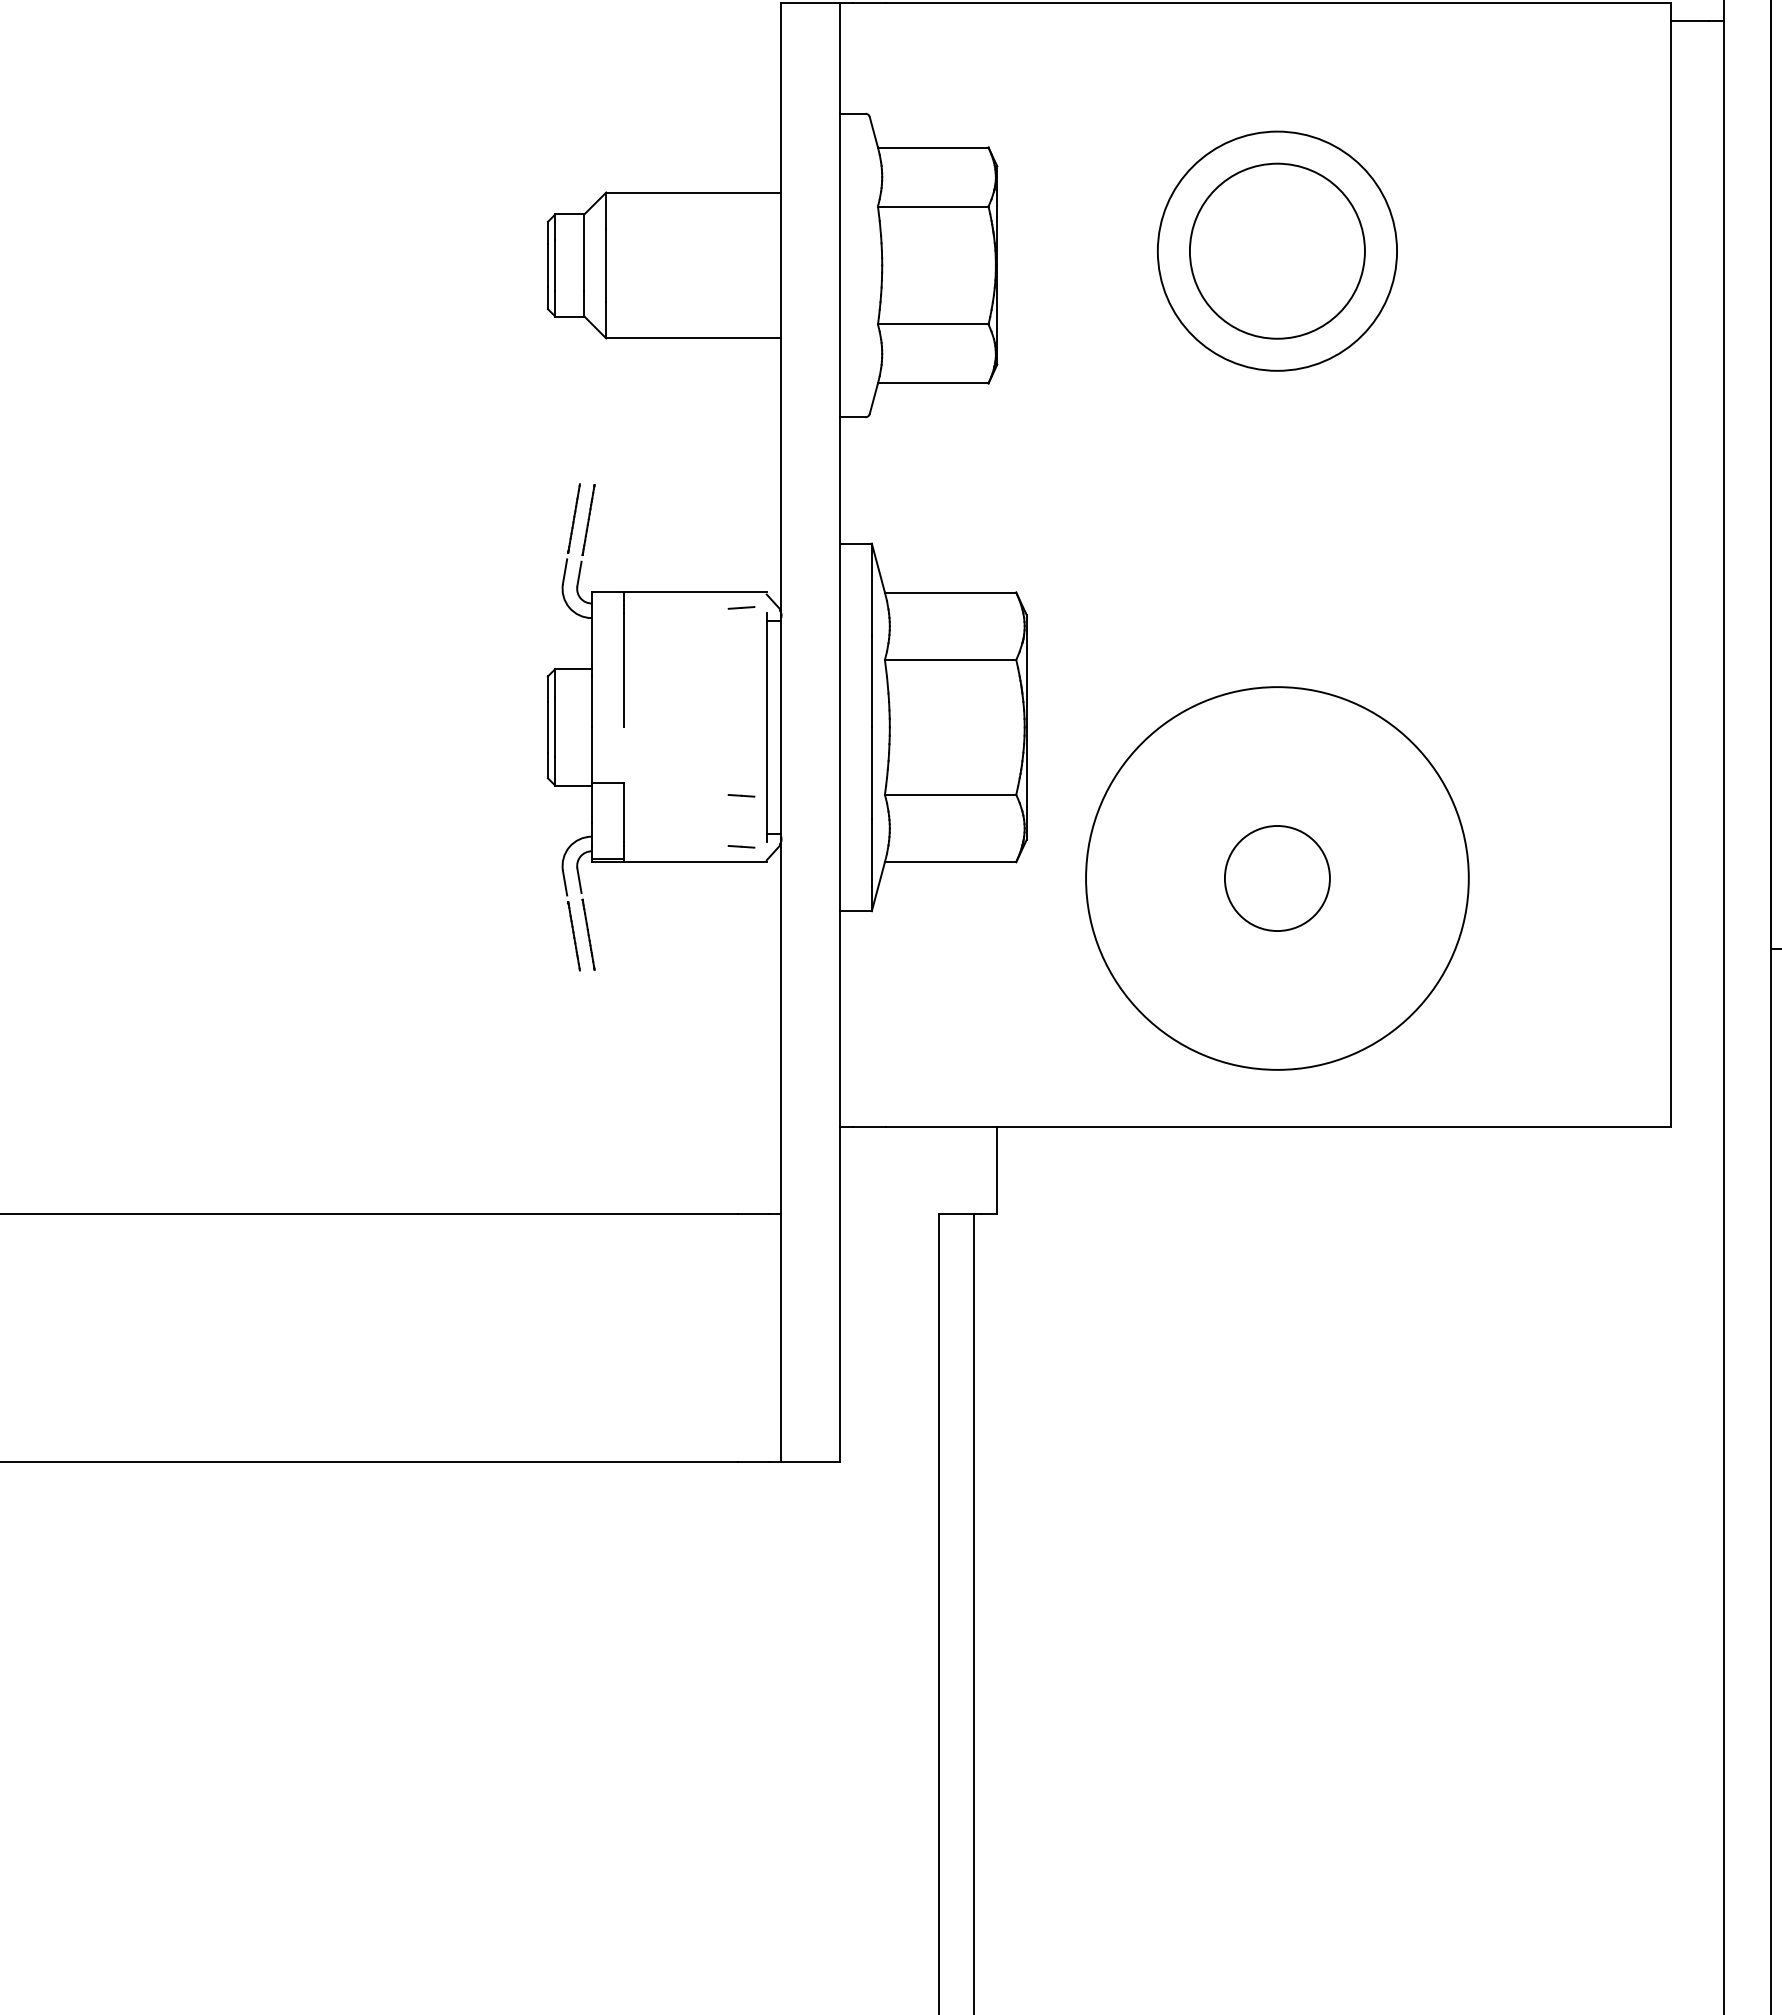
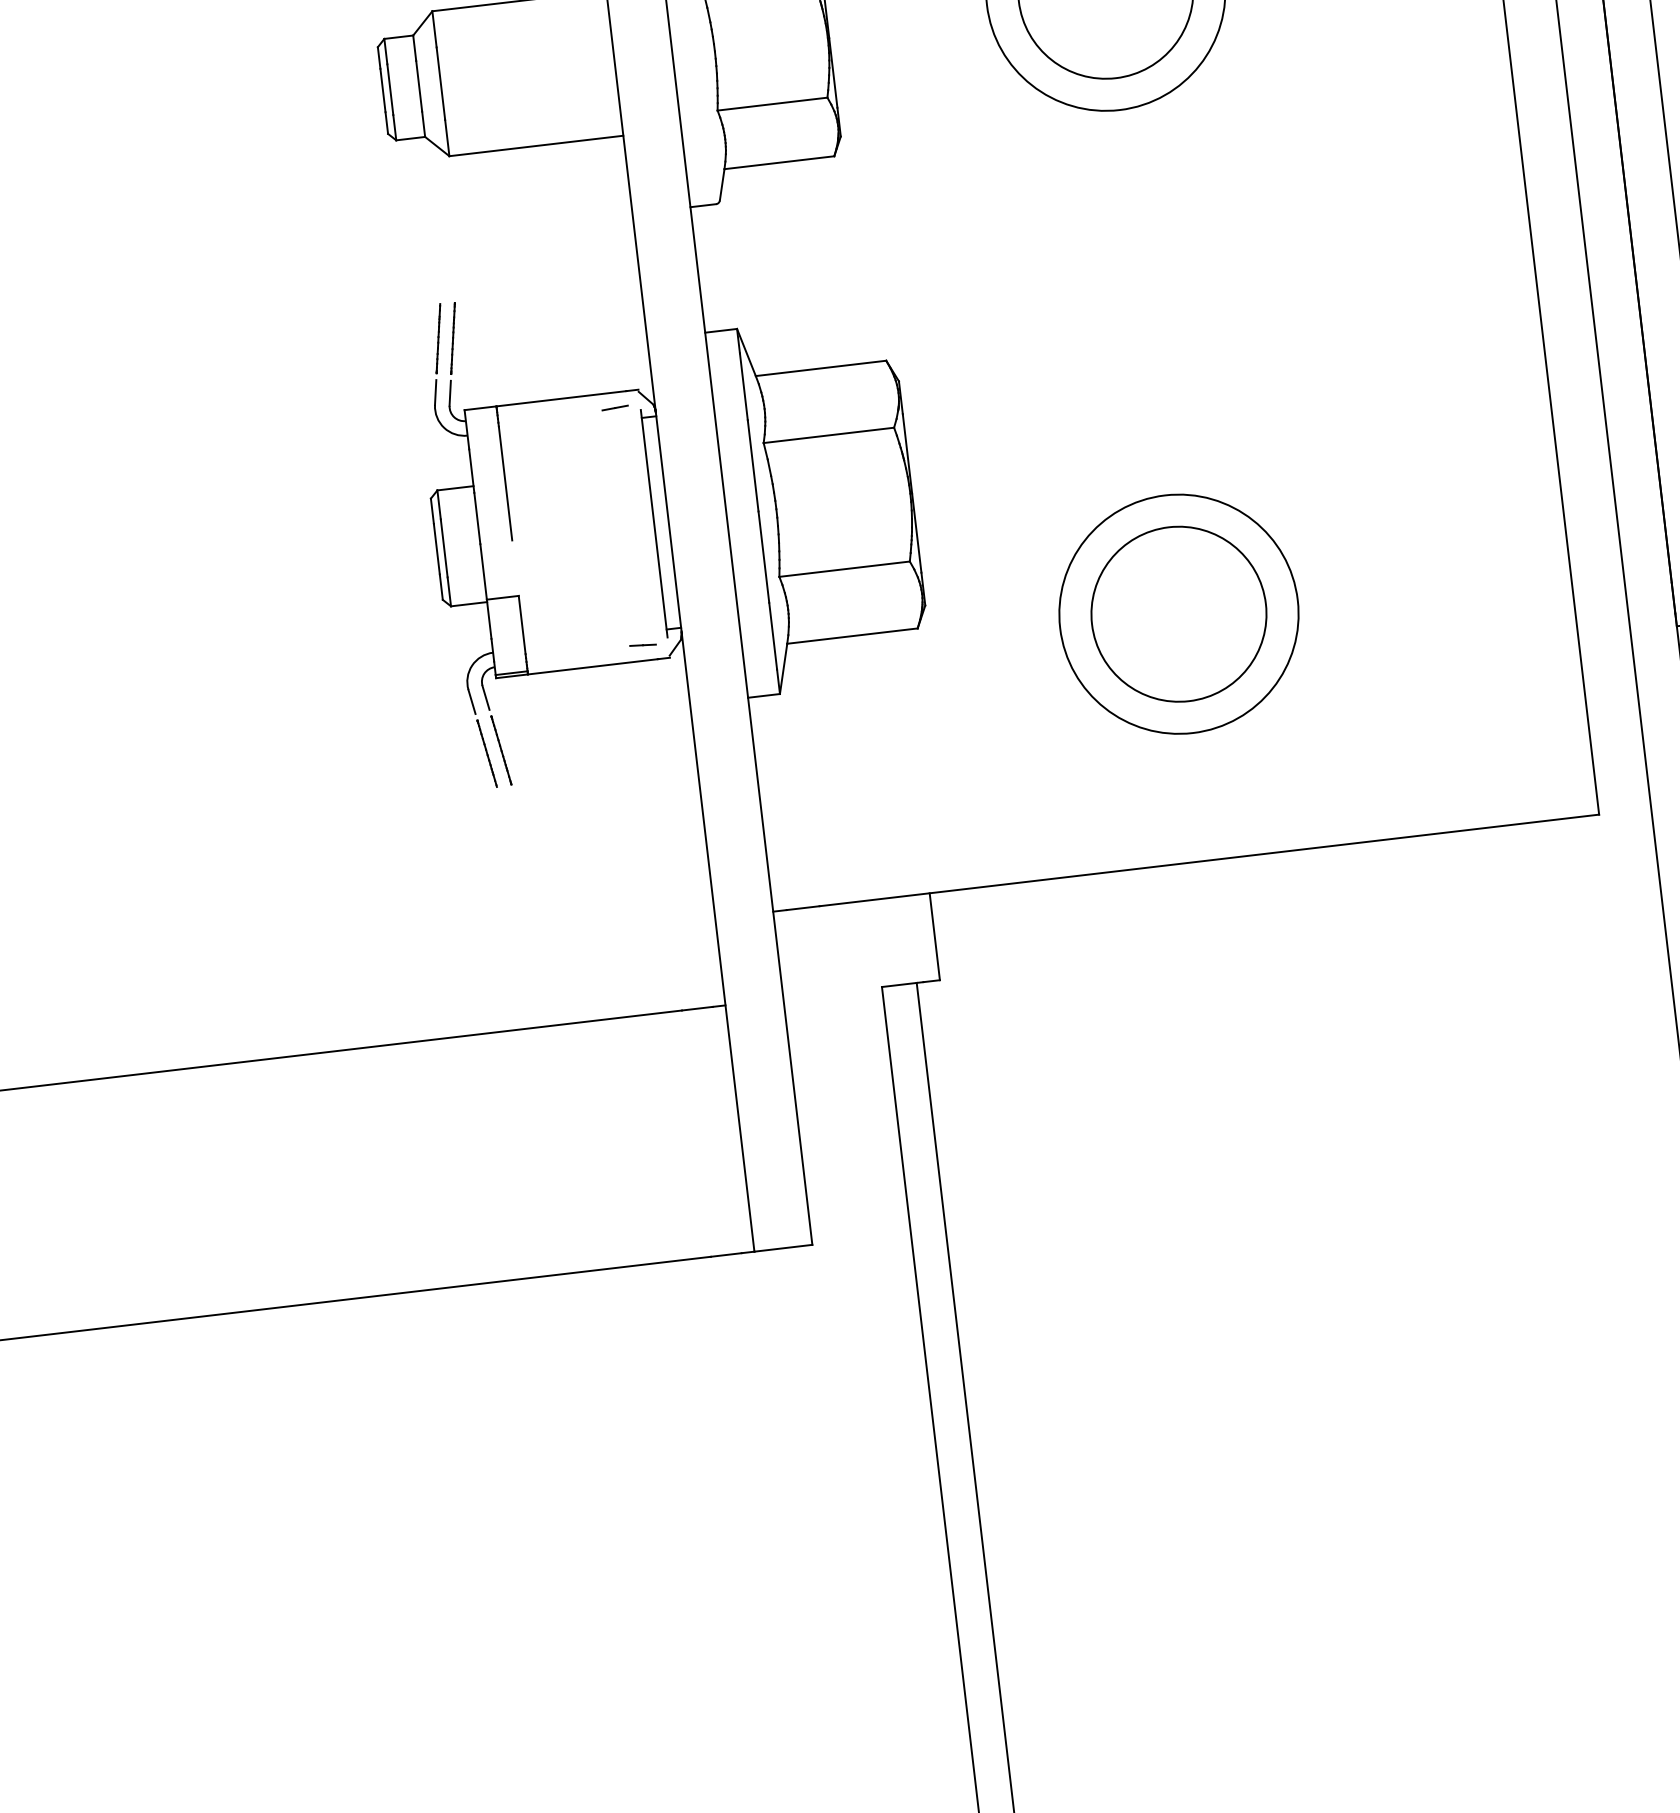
line: (741, 795) -> (637, 594), removed
circle: (1276, 878) -> (1178, 614), size x1.67
circle: (1277, 878) -> (1179, 614), size x0.62

